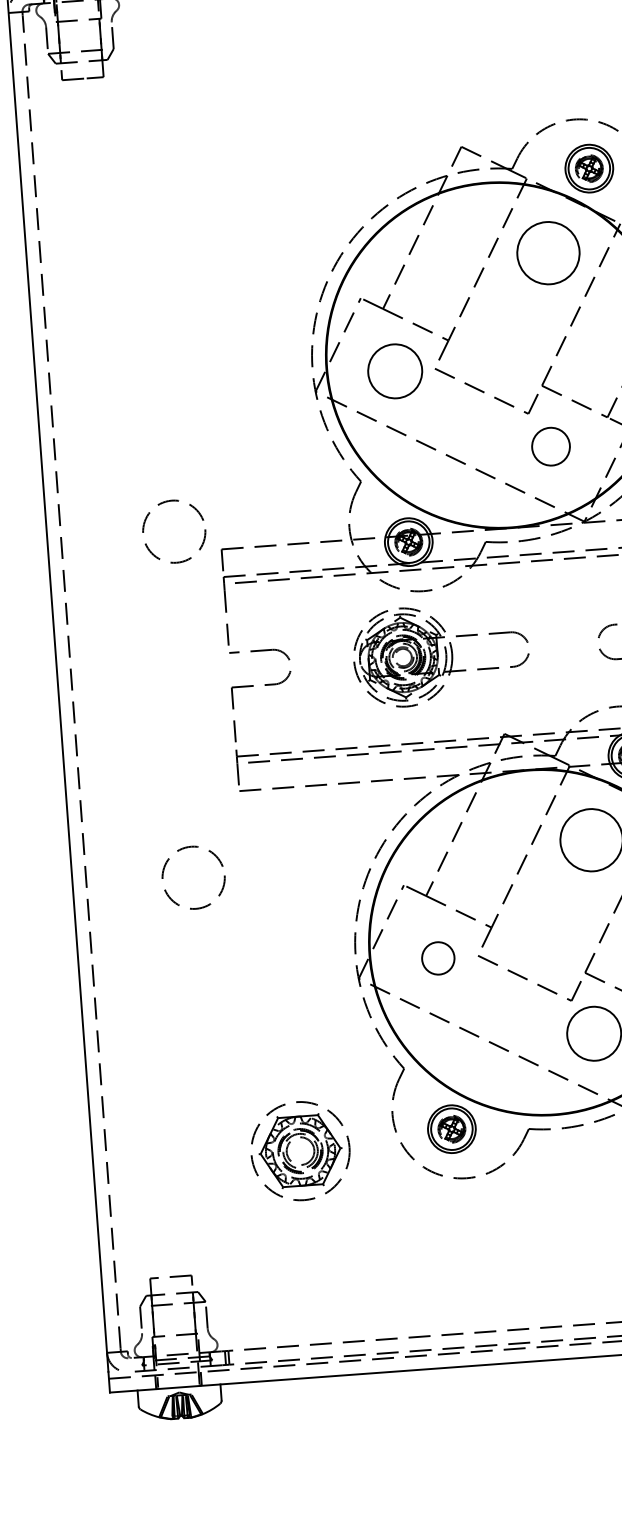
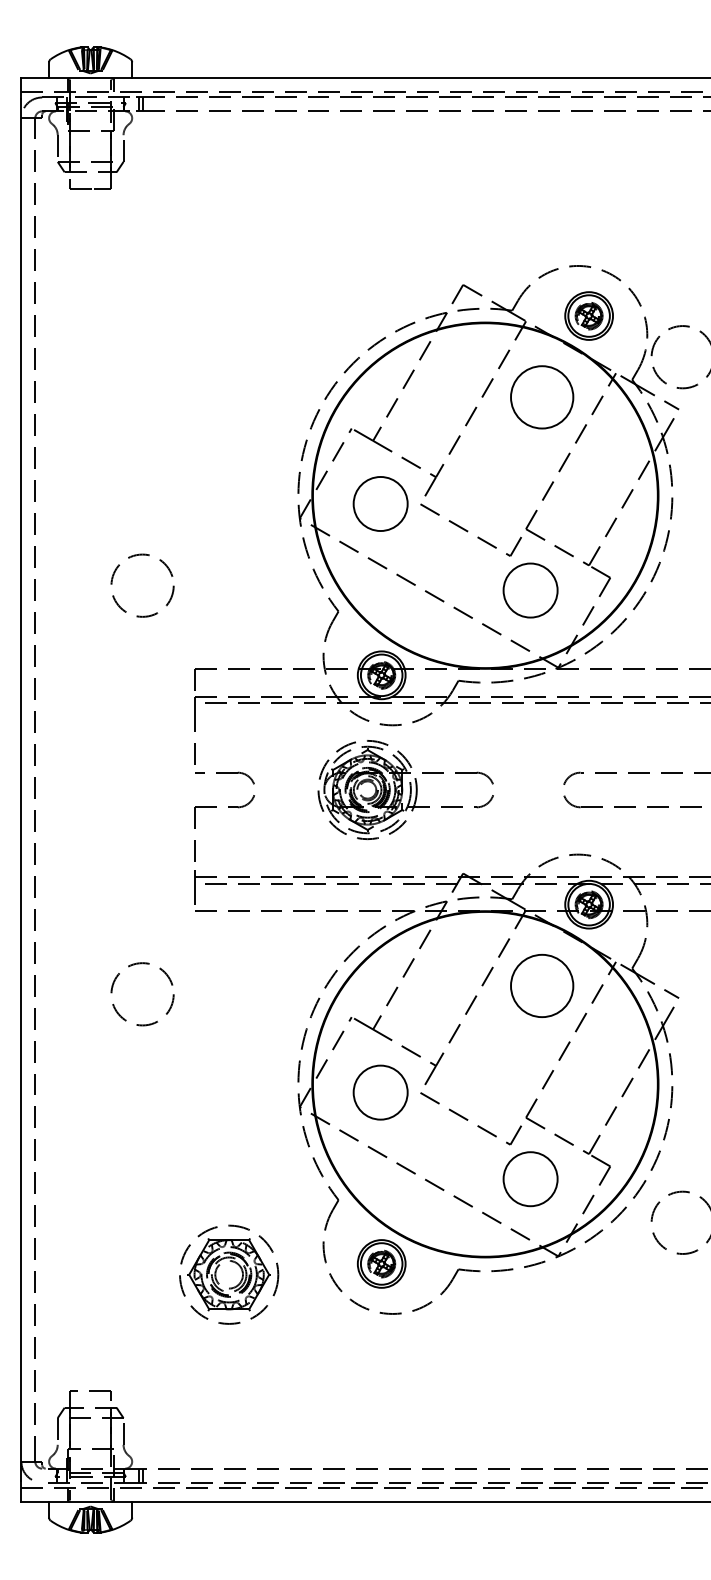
circle: (550, 446) -> (530, 590), size x1.43
circle: (174, 531) -> (142, 585), moved
circle: (438, 958) -> (380, 1092), size x1.67

